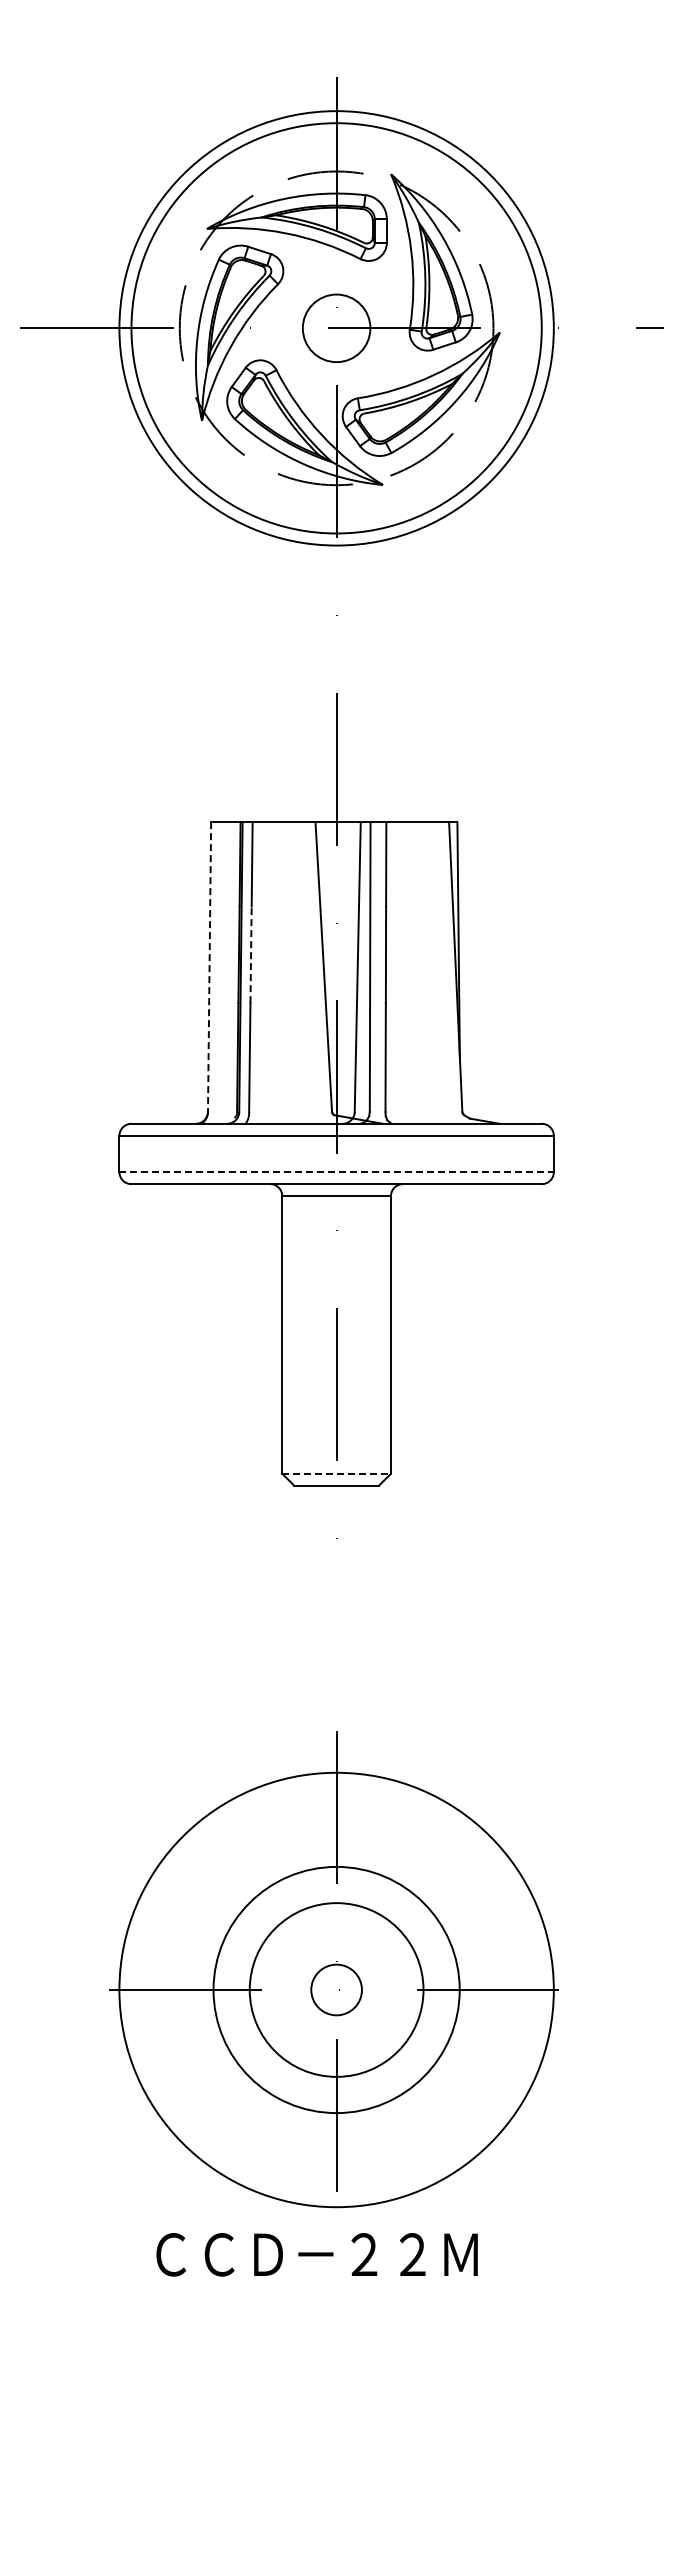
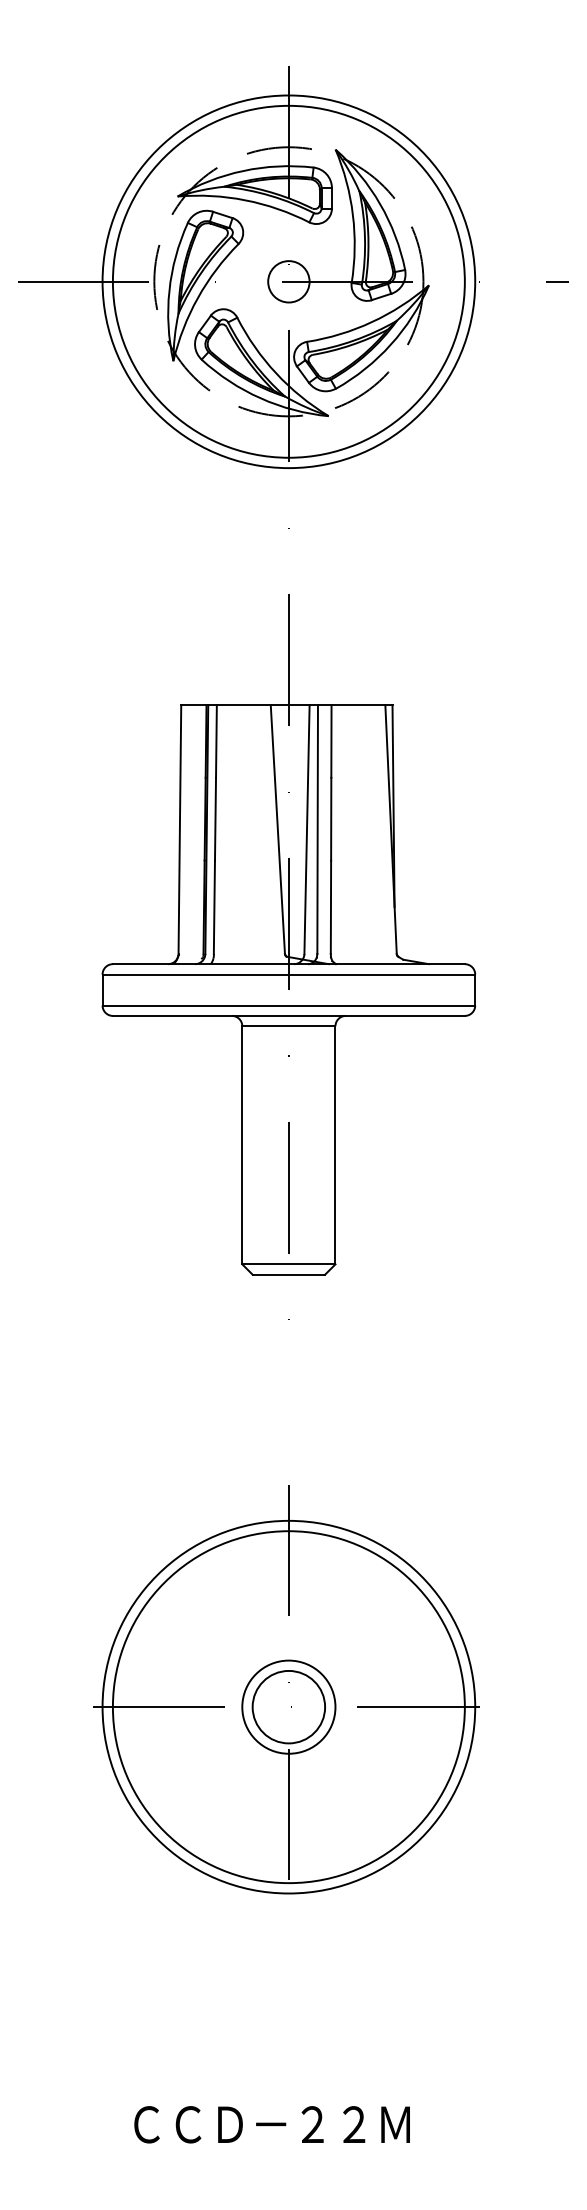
circle: (336, 328) -> (288, 281), size x0.71
line: (251, 954) -> (215, 818), dashed -> solid
line: (209, 967) -> (179, 830), dashed -> solid
line: (337, 1172) -> (289, 1005), dashed -> solid
line: (337, 1473) -> (289, 1264), dashed -> solid
circle: (336, 1989) -> (288, 1706), size x0.62
circle: (336, 1989) -> (288, 1706), size x1.67
circle: (336, 1989) -> (288, 1706), size x1.67
text: (316, 2254) -> (271, 2124), moved

